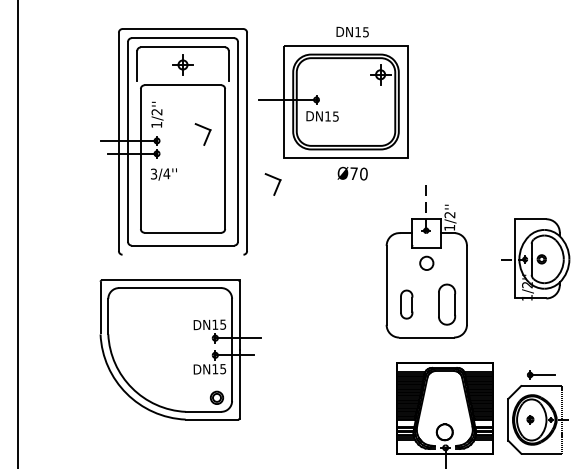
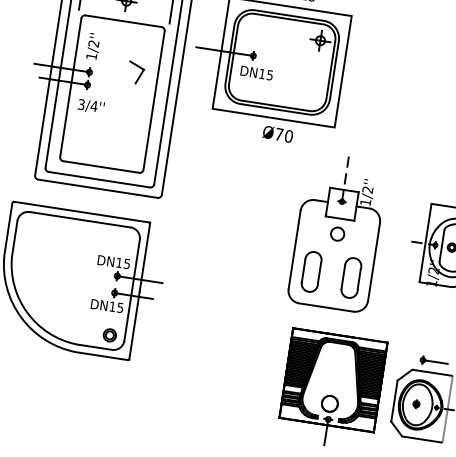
part: (272, 184) -> (197, 132), removed
line: (182, 254) -> (97, 188), added
part: (406, 304) -> (311, 271), size x1.43

